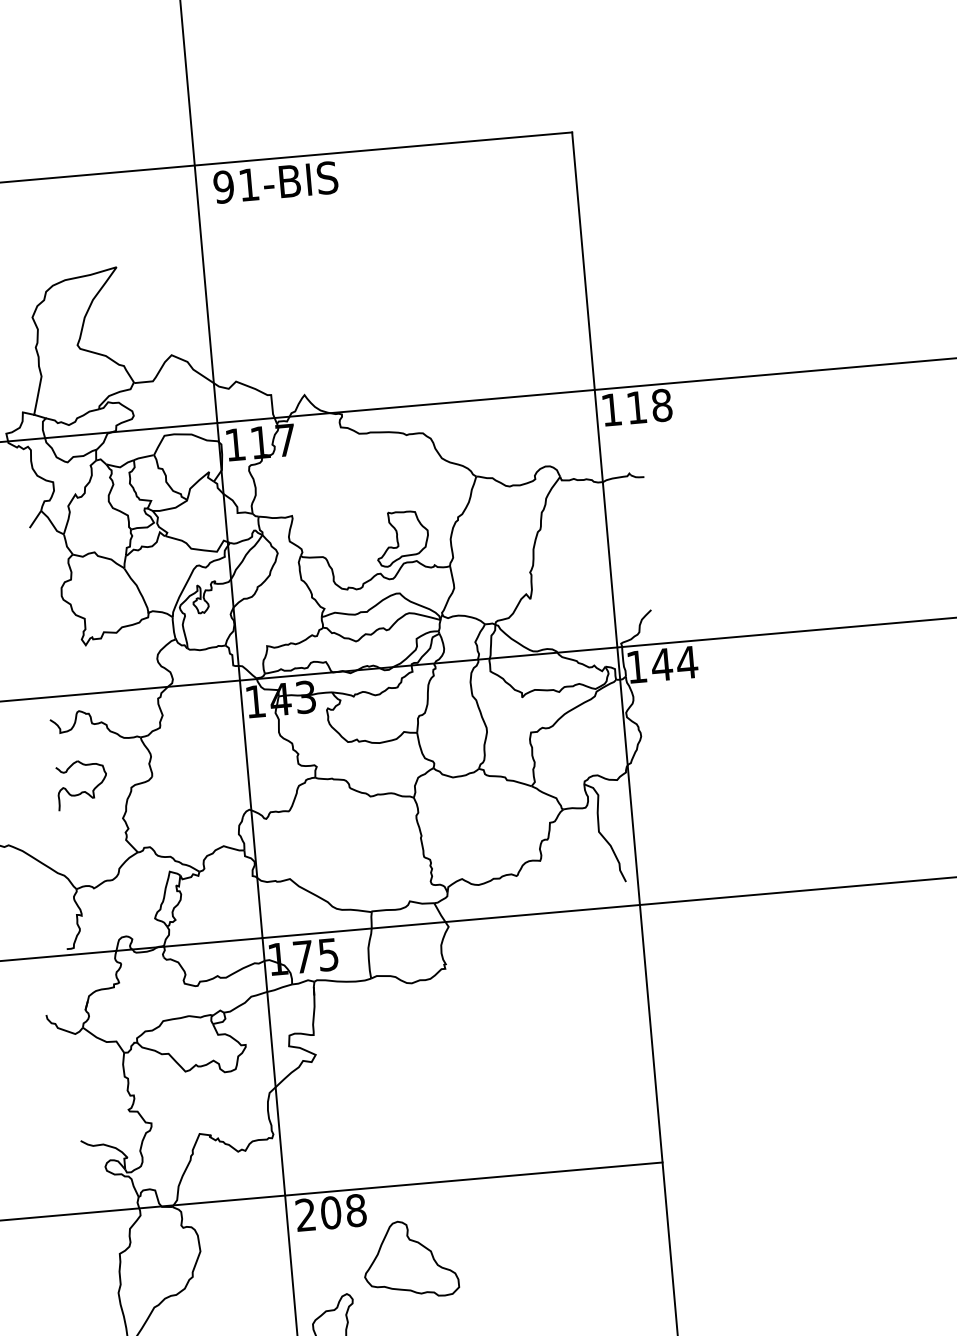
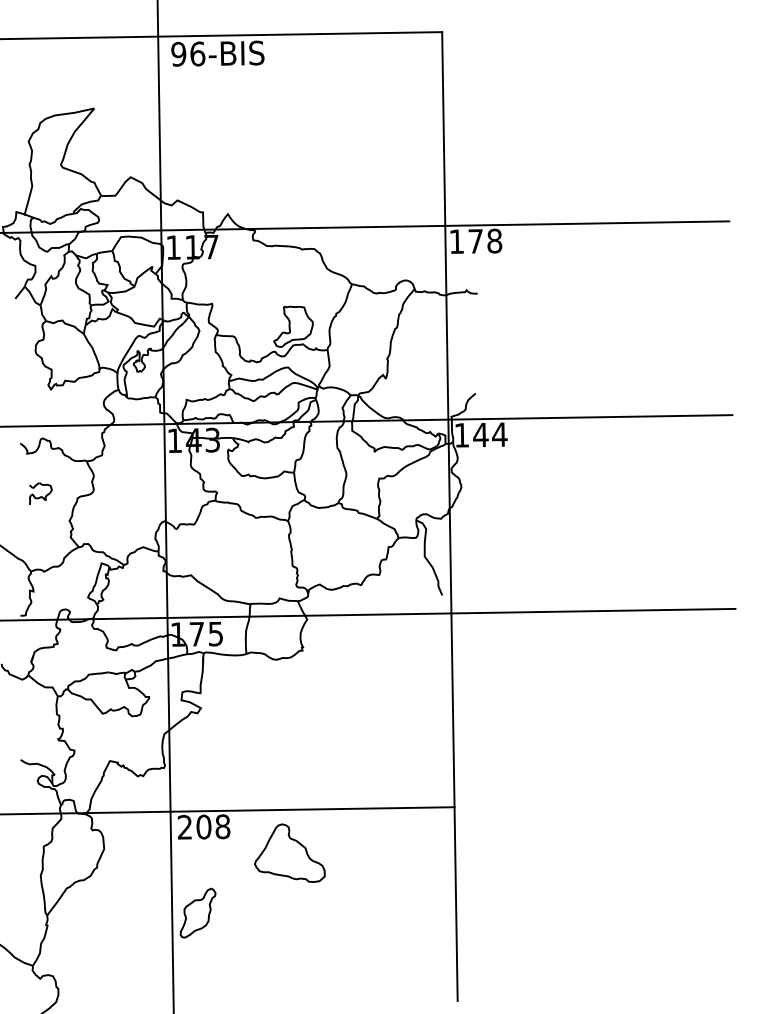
text: (248, 184) -> (197, 53), 91-BIS -> 96-BIS
text: (636, 407) -> (475, 241), 118 -> 178
part: (81, 784) -> (40, 493), size x0.6
part: (409, 1258) -> (289, 852), moved

